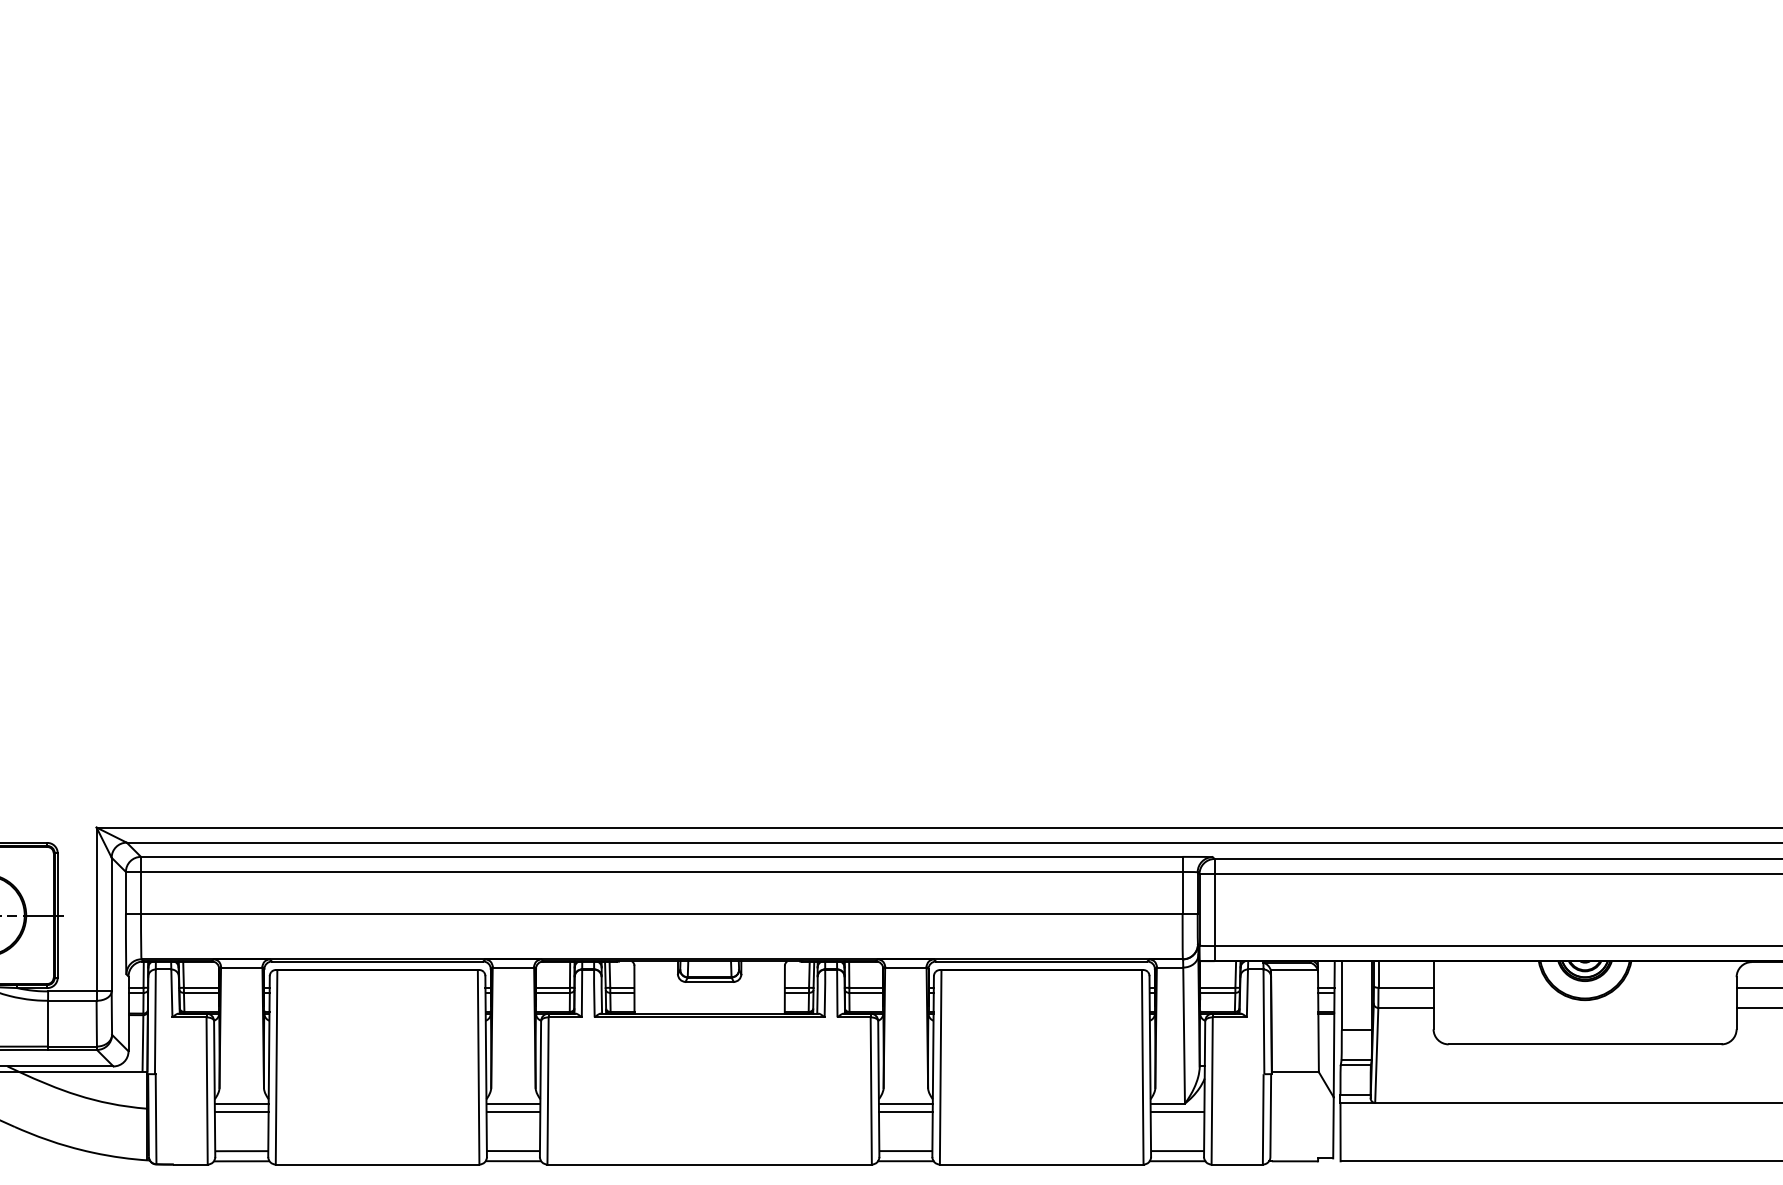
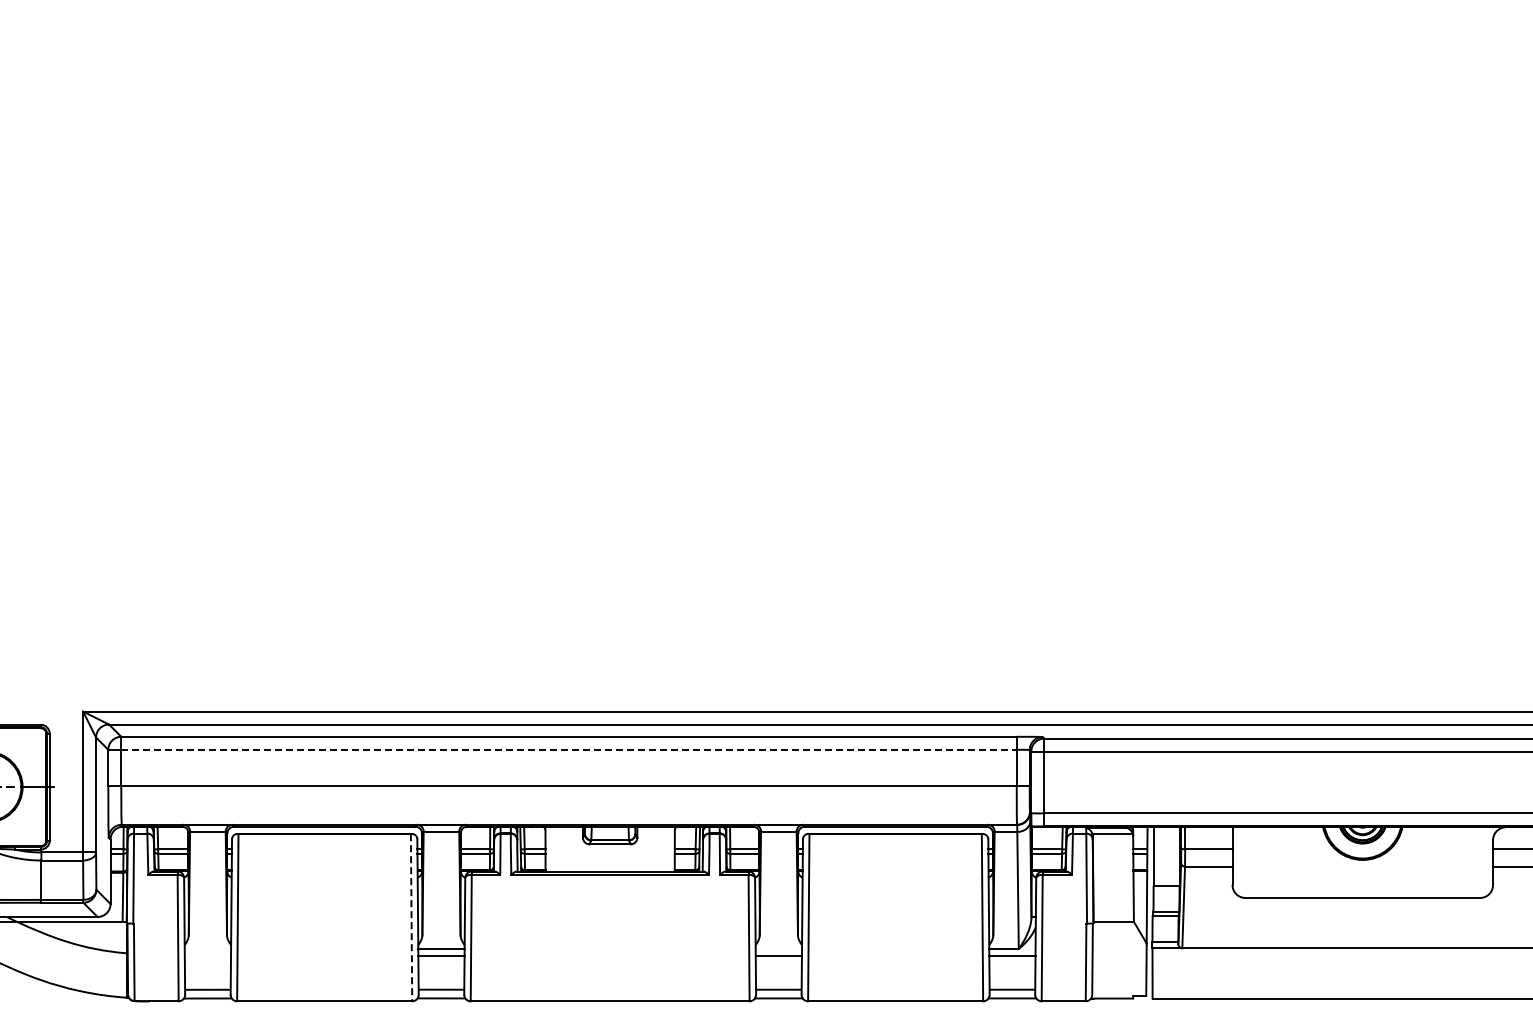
line: (662, 871) -> (569, 749), solid -> dashed
line: (478, 1067) -> (411, 917), solid -> dashed
line: (241, 1103) -> (207, 948), removed
line: (905, 1103) -> (778, 948), removed
line: (241, 1111) -> (207, 955), removed

